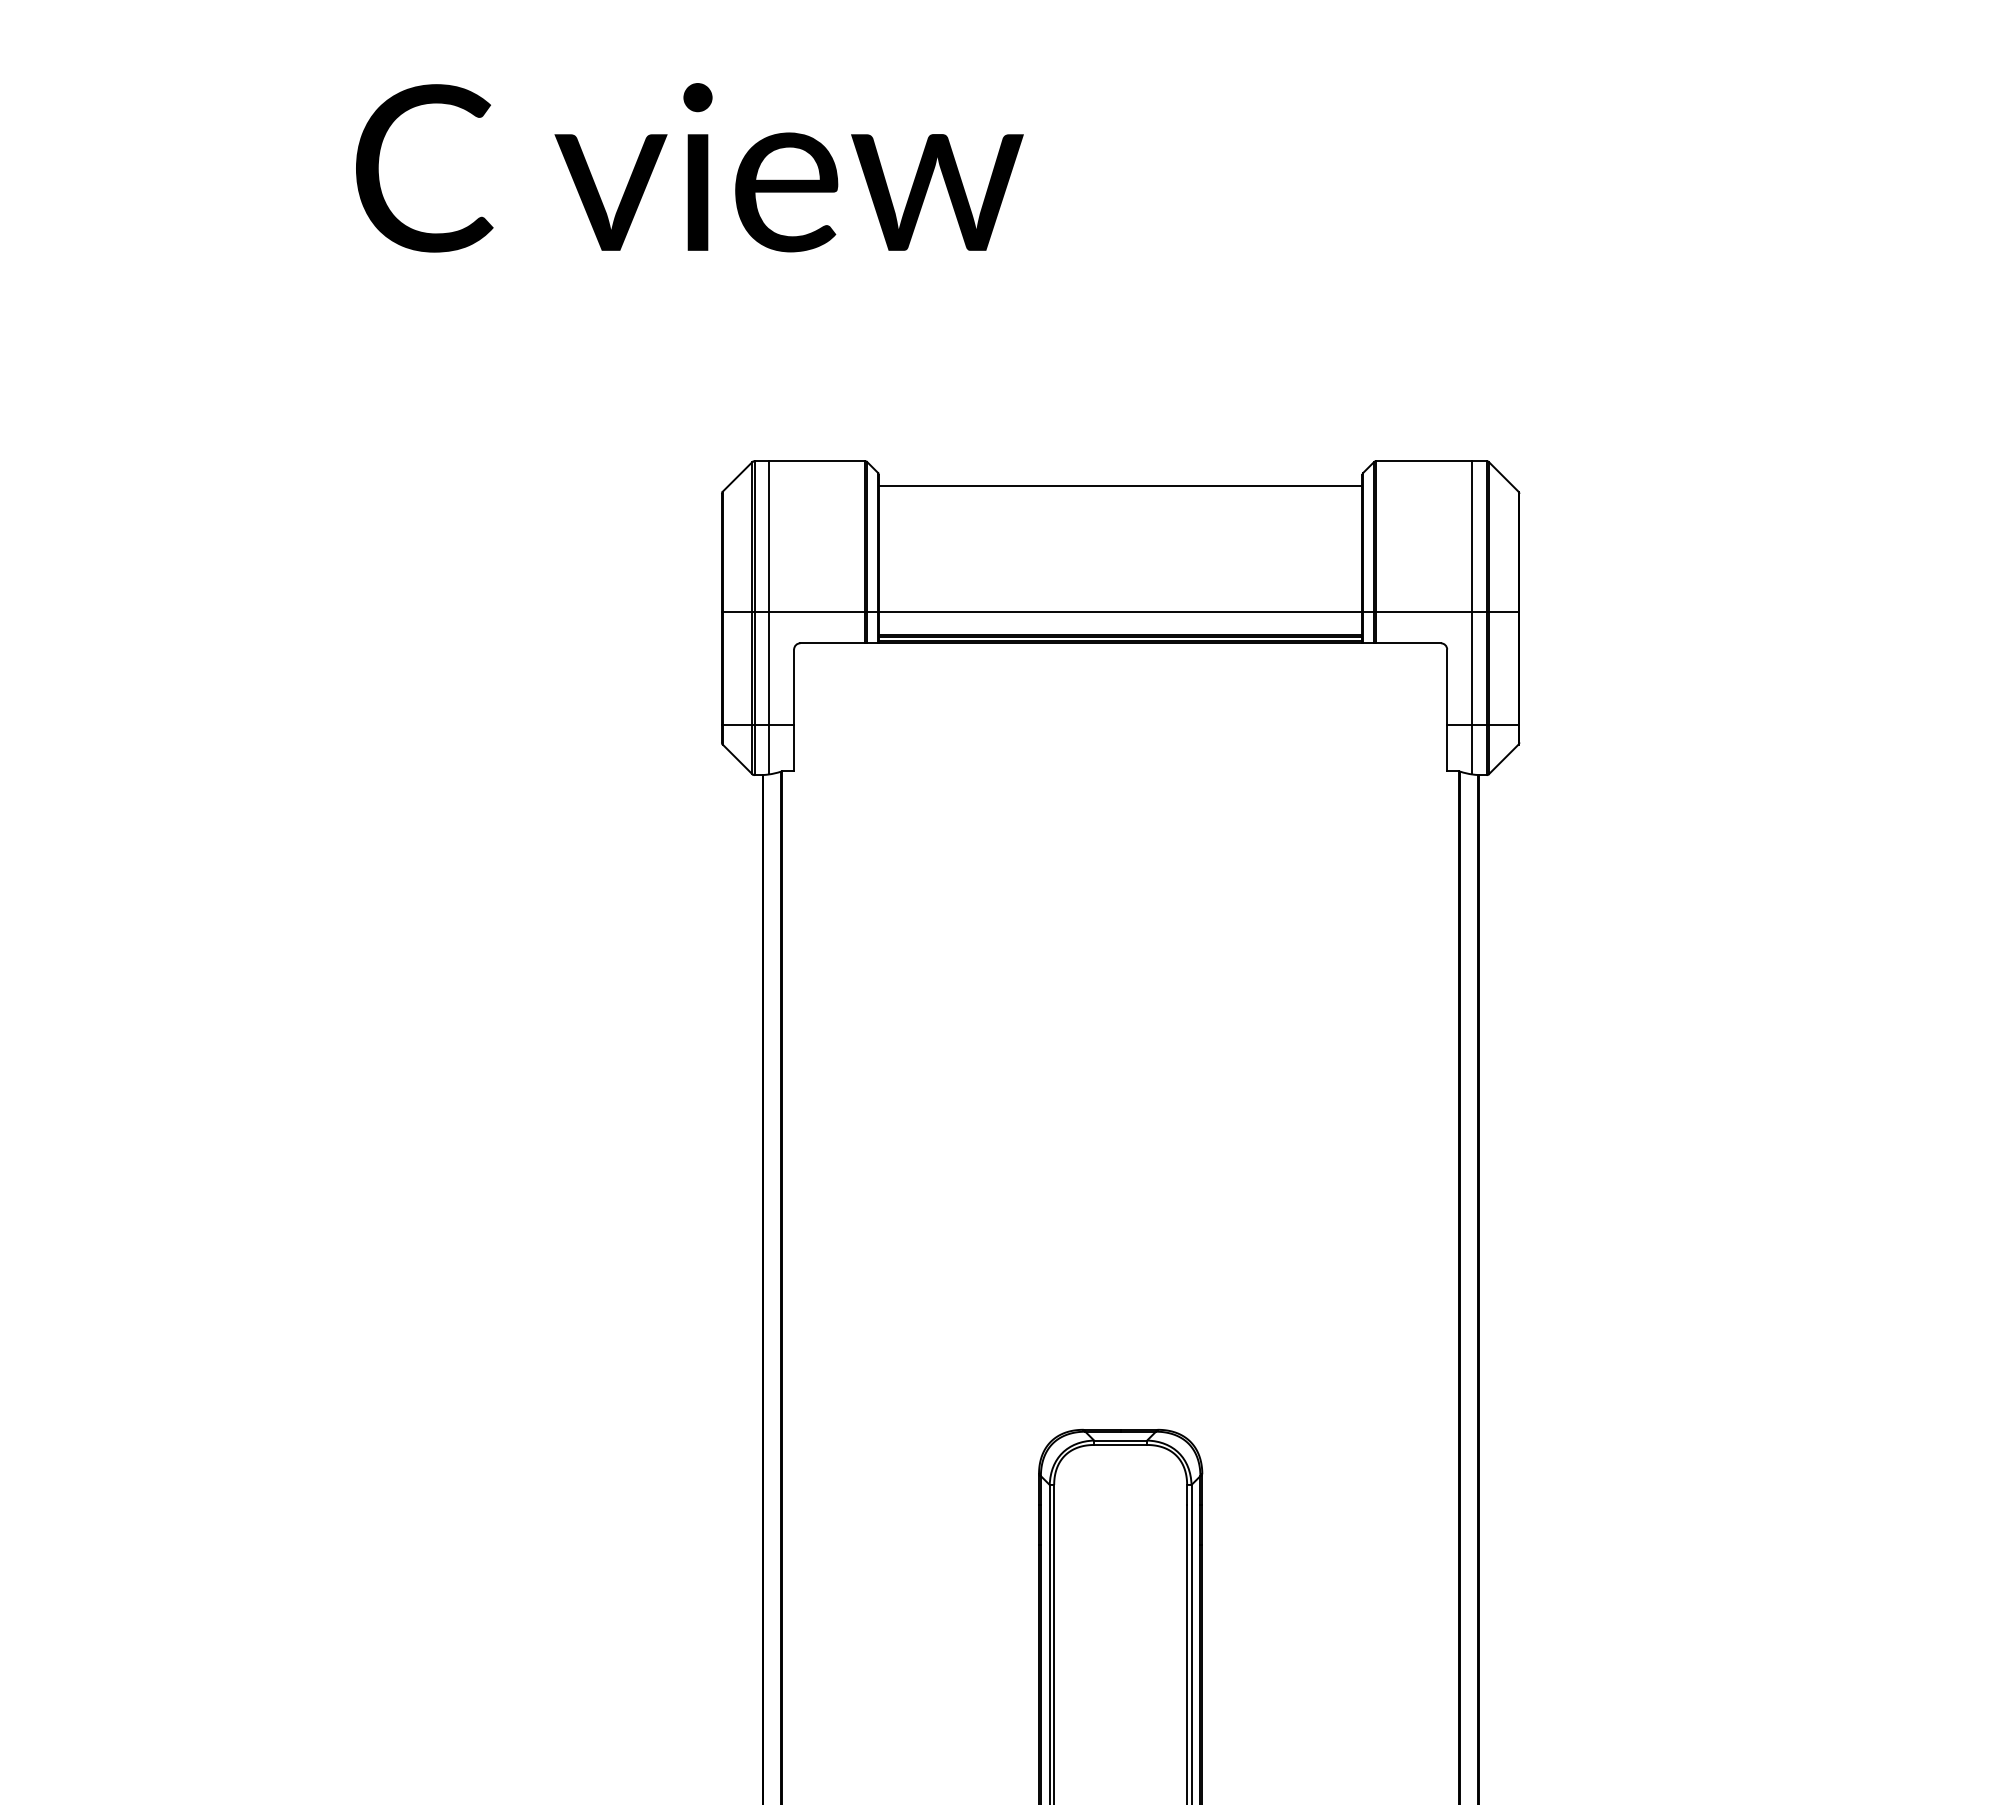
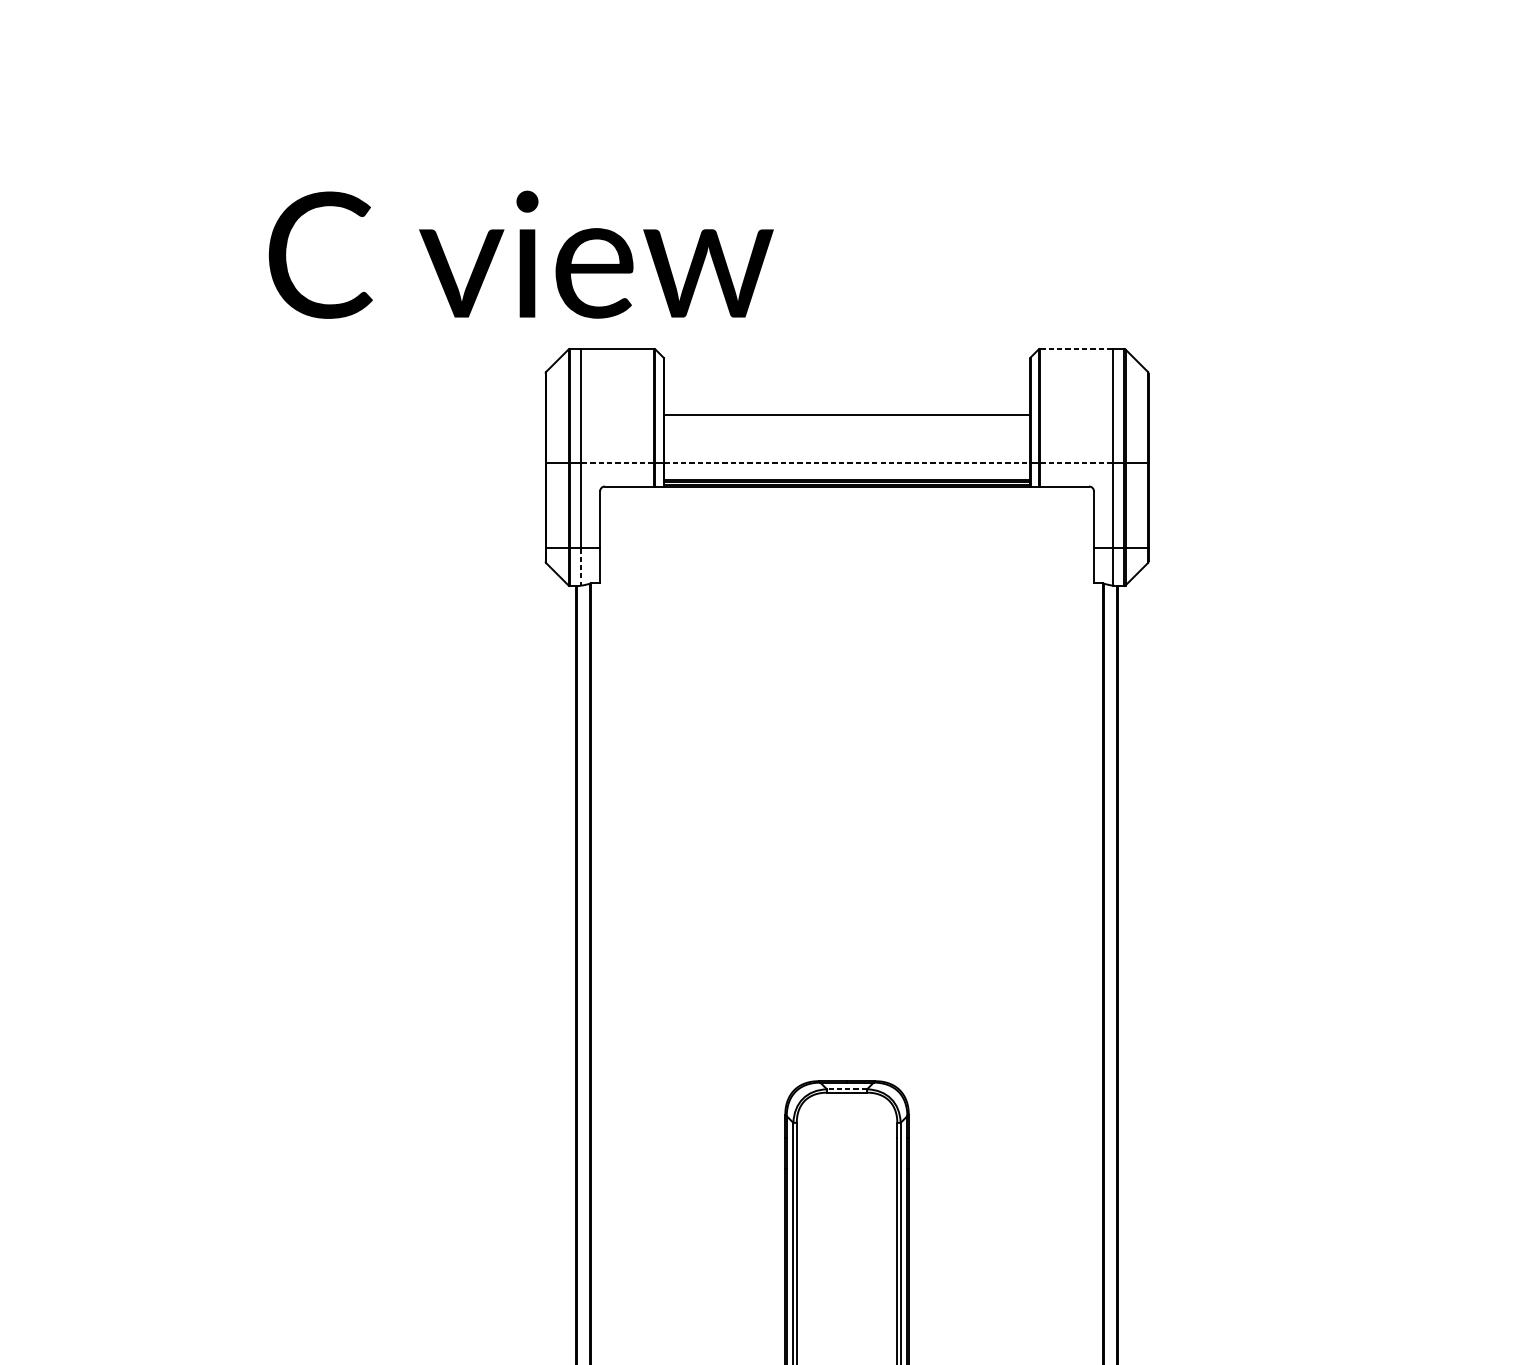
text: (689, 167) -> (521, 254), moved
line: (1424, 461) -> (1076, 349), solid -> dashed
line: (1120, 486) -> (846, 415), moved
line: (816, 611) -> (617, 462), solid -> dashed
line: (1120, 611) -> (846, 462), solid -> dashed
line: (1424, 611) -> (1076, 462), solid -> dashed
line: (768, 749) -> (580, 566), solid -> dashed
line: (1120, 1440) -> (846, 1089), solid -> dashed

